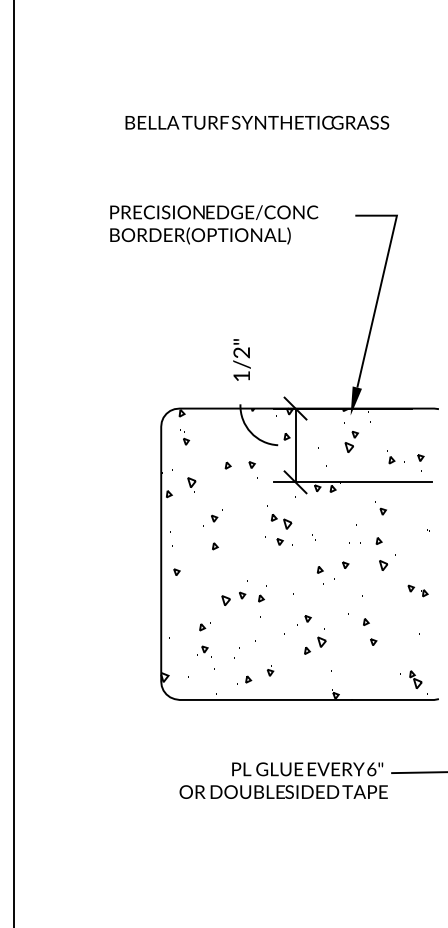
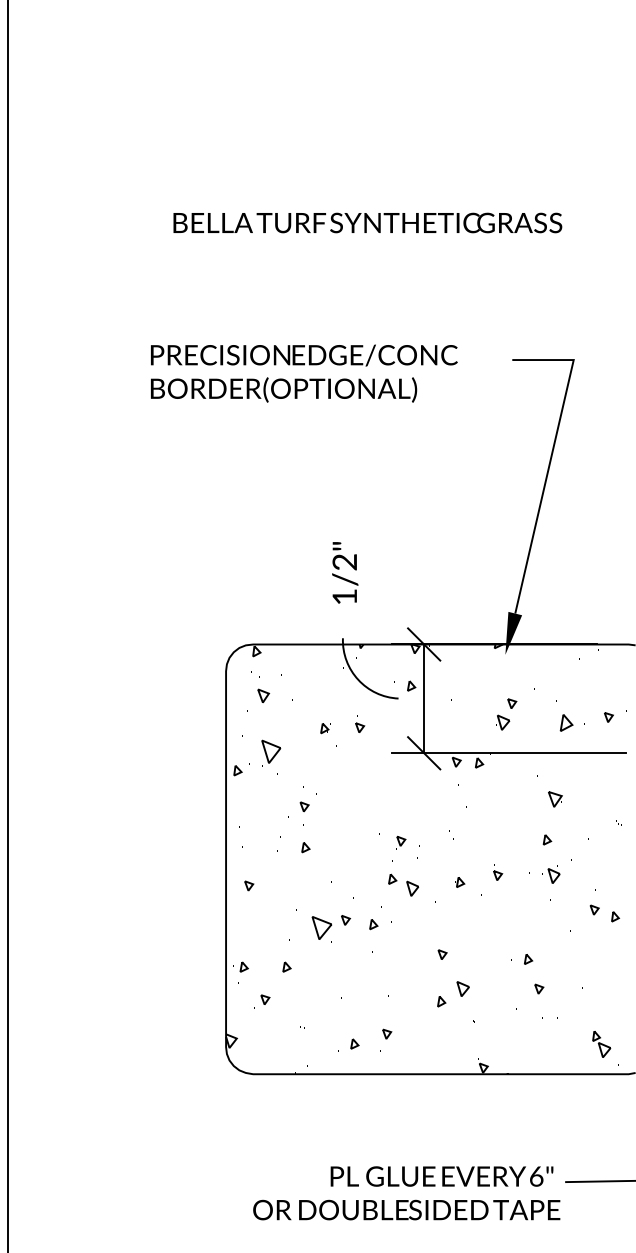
part: (185, 437) -> (261, 687), size x1.4
part: (351, 441) -> (506, 713), moved
part: (391, 457) -> (565, 716), size x1.6
part: (191, 484) -> (270, 756), size x1.6
part: (380, 508) -> (549, 791), size x1.6
part: (281, 521) -> (403, 884), moved
part: (225, 600) -> (320, 927), size x1.6
part: (175, 626) -> (247, 965), added
part: (204, 651) -> (264, 1002), moved

